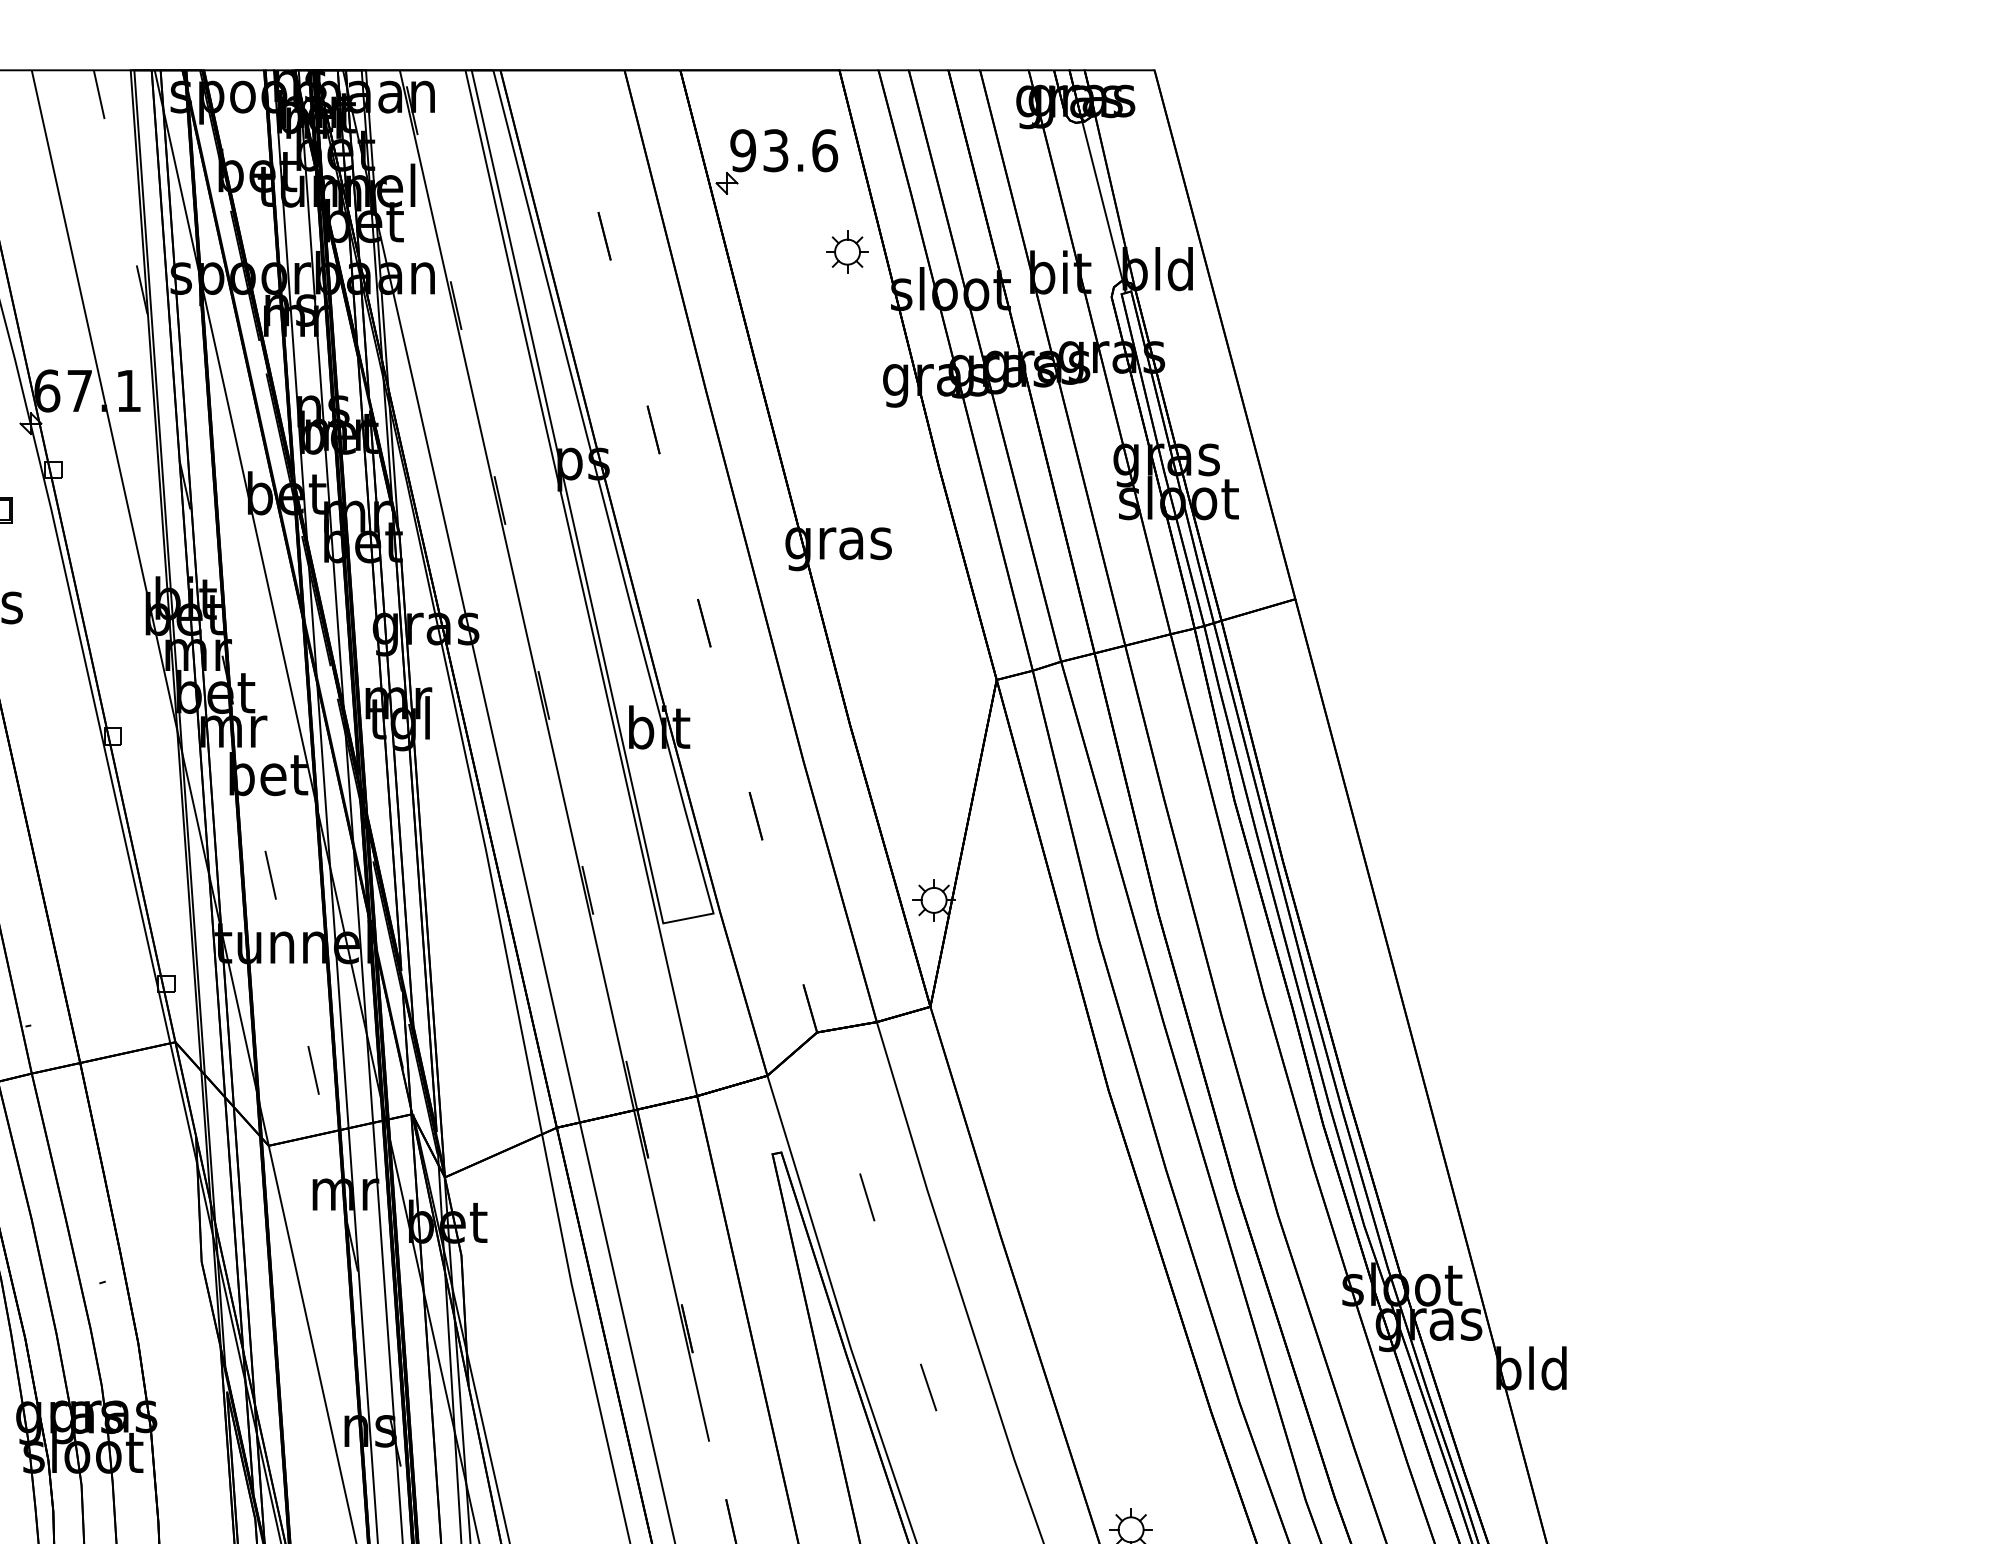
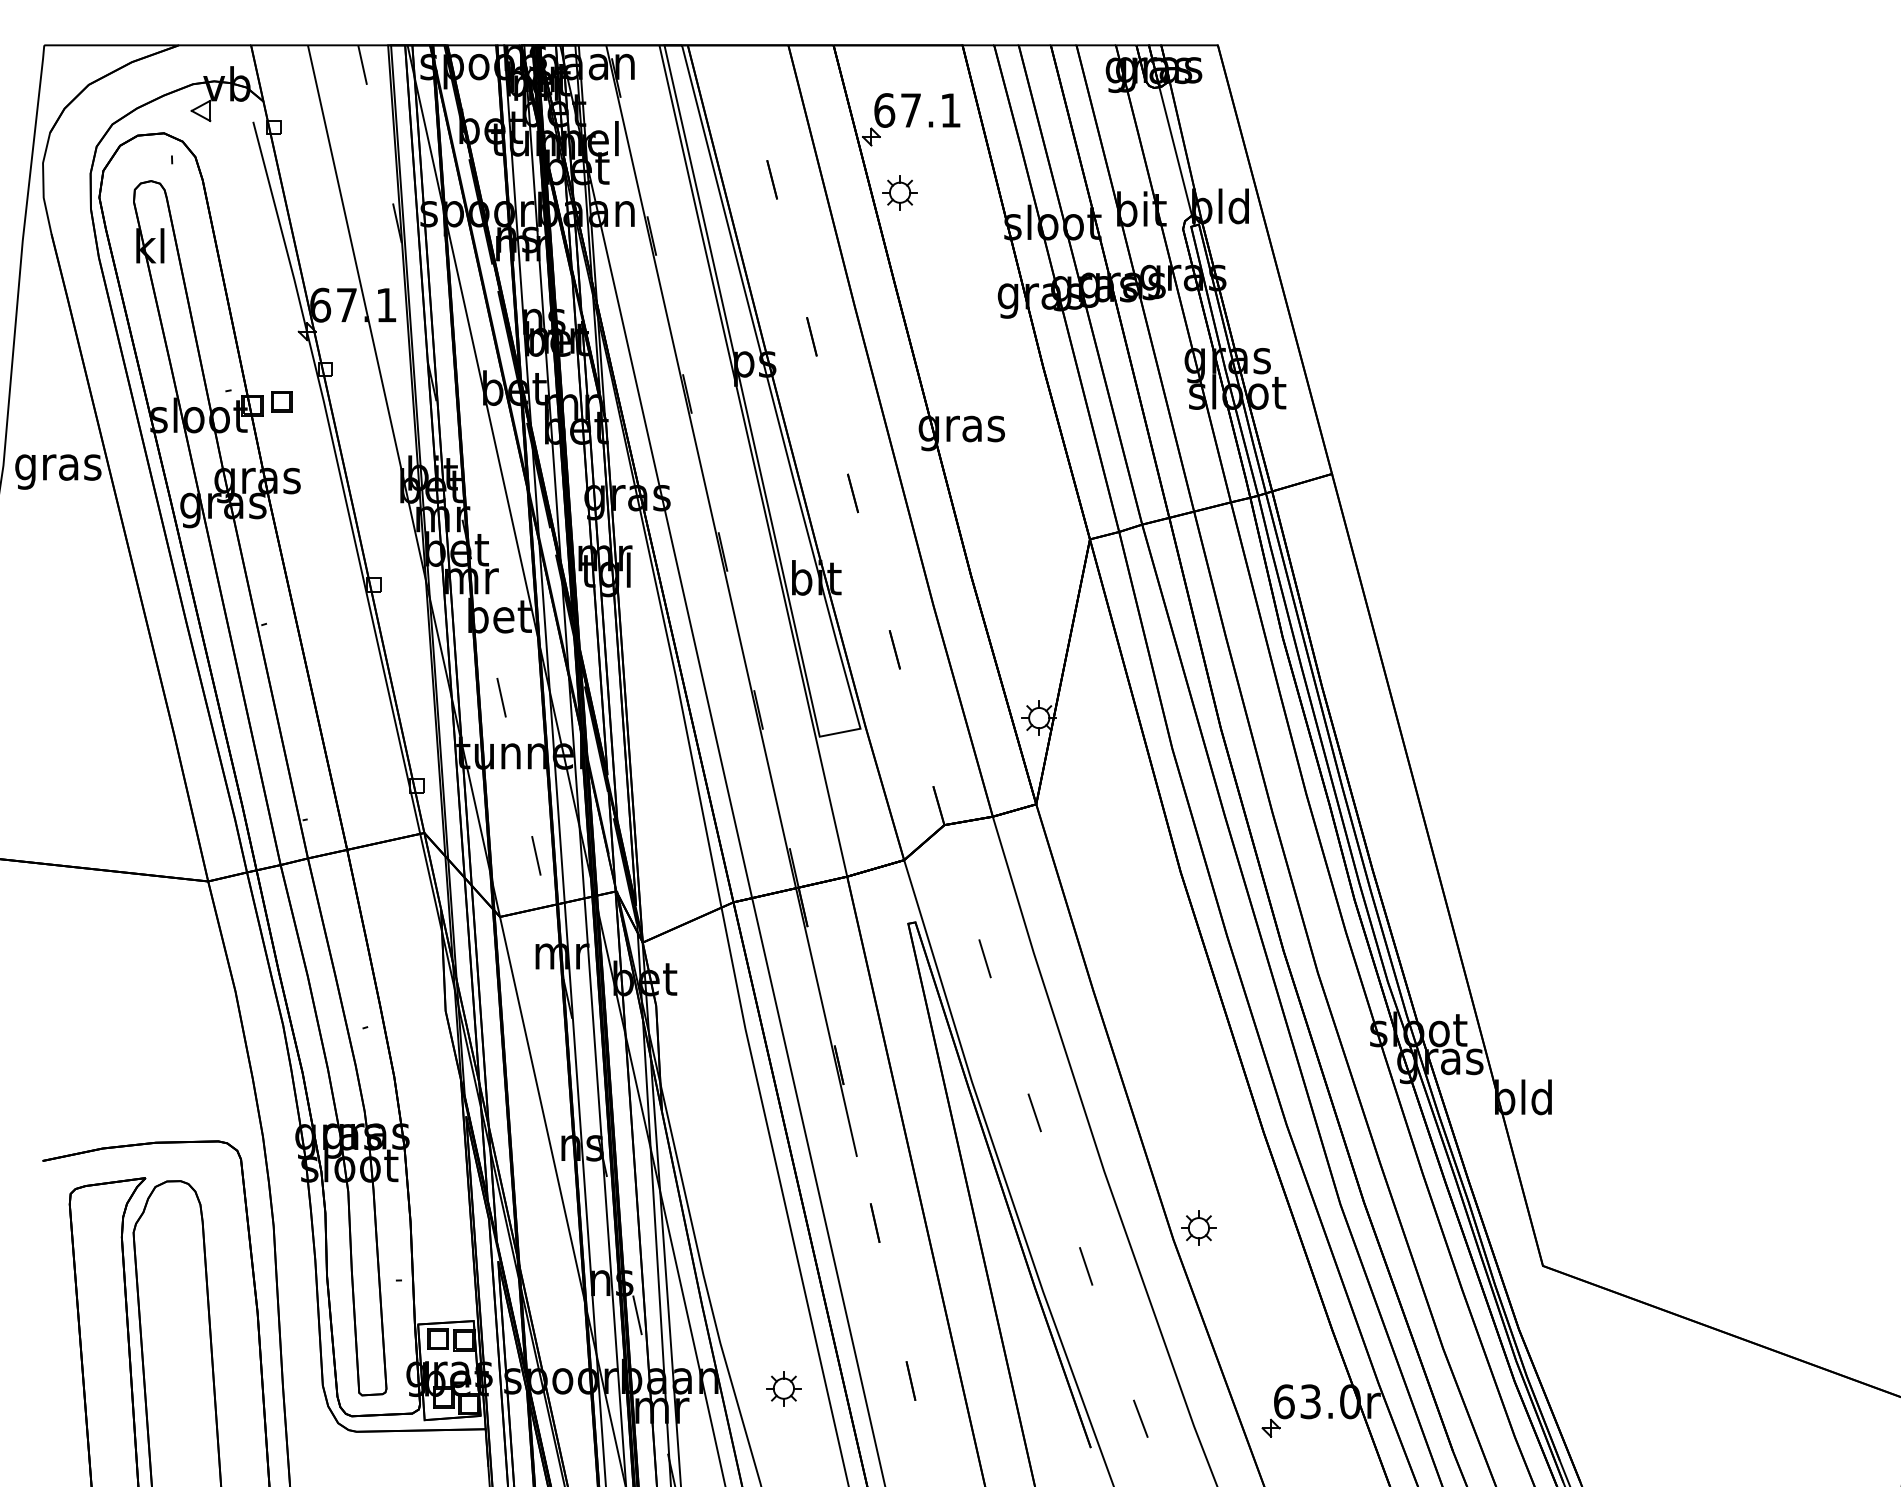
text: (783, 150) -> (917, 110), 93.6 -> 67.1
part: (846, 251) -> (899, 192), moved

